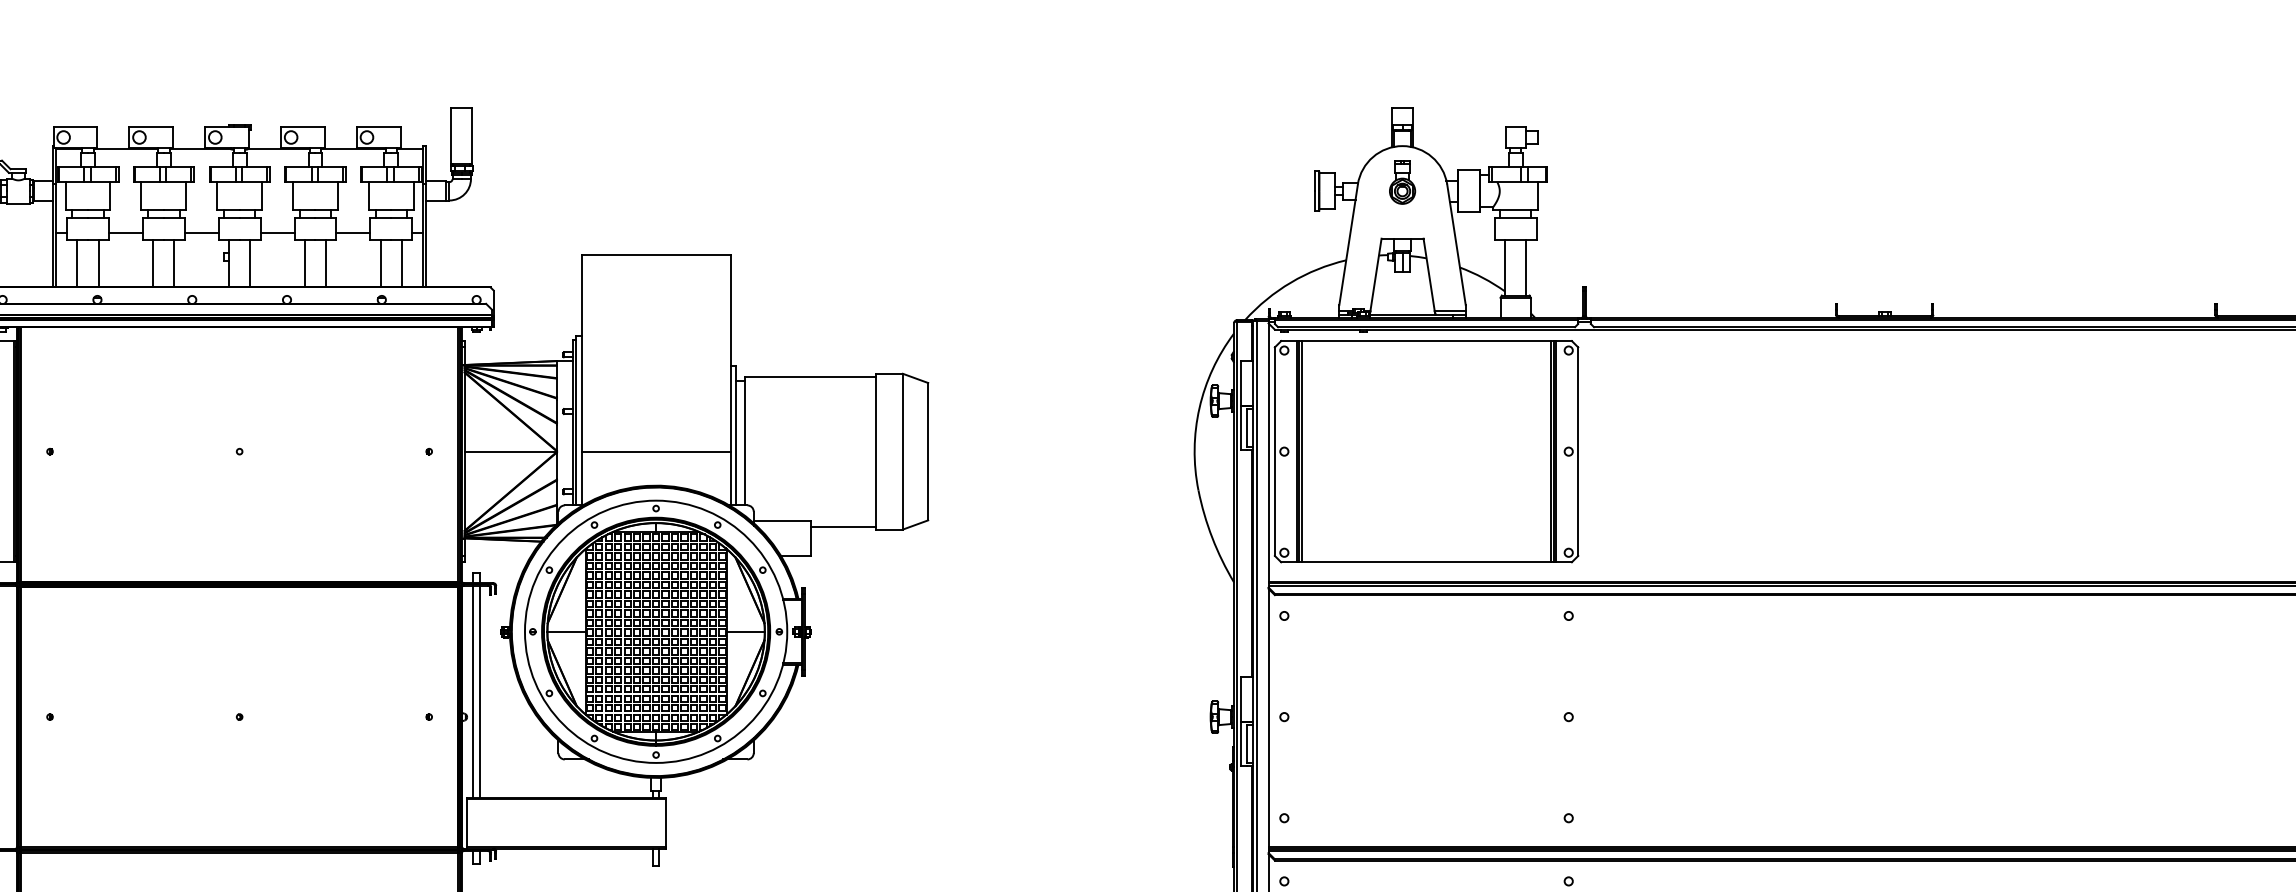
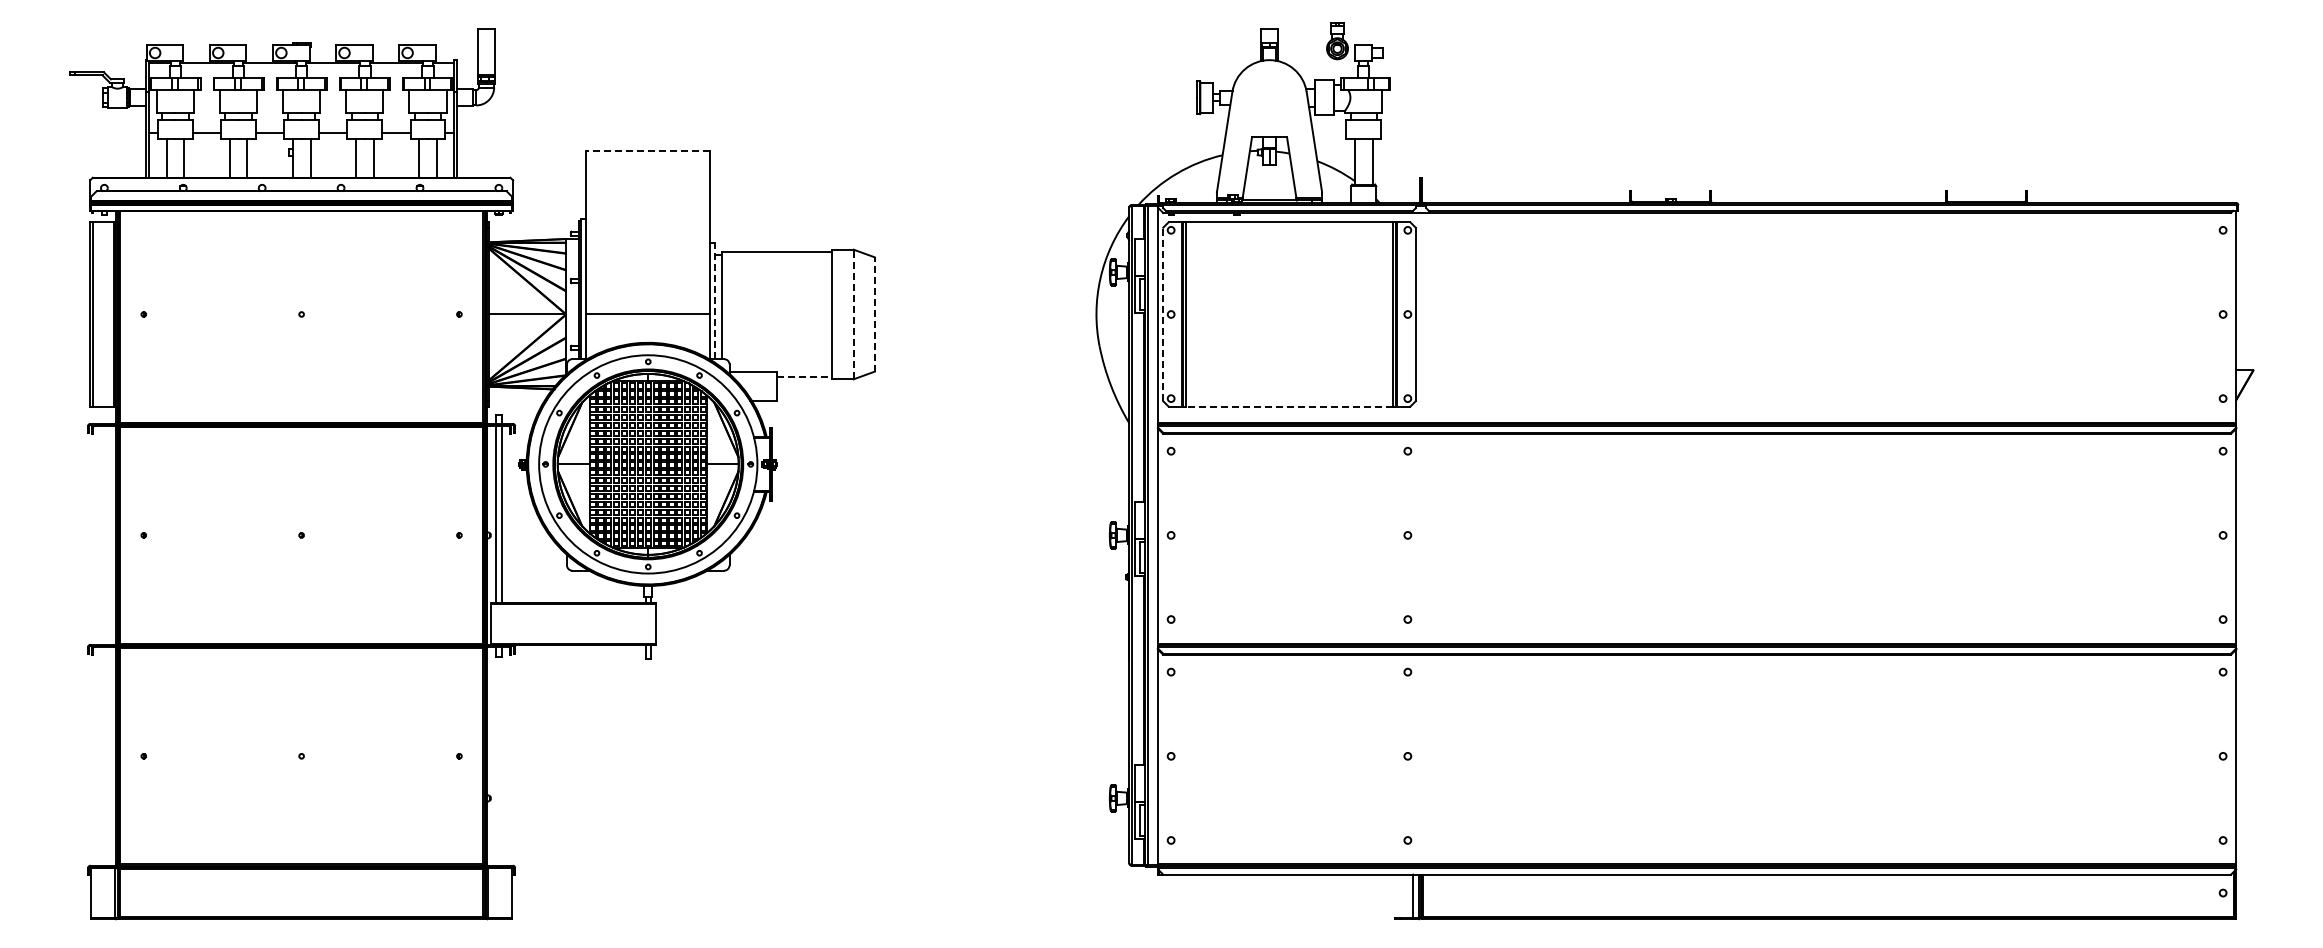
part: (1402, 182) -> (1337, 41), moved
line: (655, 254) -> (647, 150), solid -> dashed
line: (735, 436) -> (714, 301), solid -> dashed
line: (902, 451) -> (853, 314), solid -> dashed
line: (927, 451) -> (874, 314), solid -> dashed
line: (1275, 451) -> (1163, 314), solid -> dashed
line: (843, 526) -> (804, 376), solid -> dashed
line: (1426, 562) -> (1289, 406), solid -> dashed

